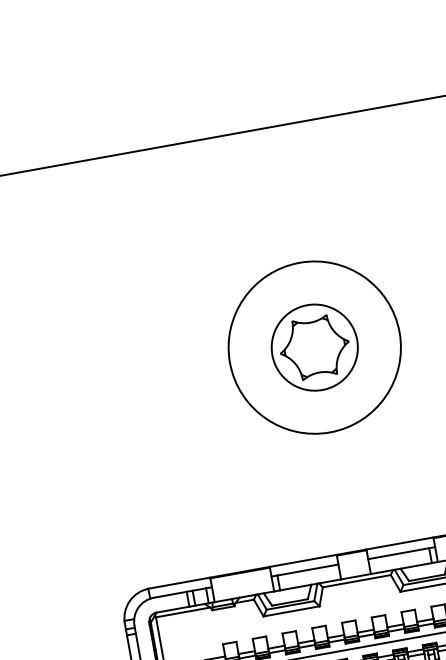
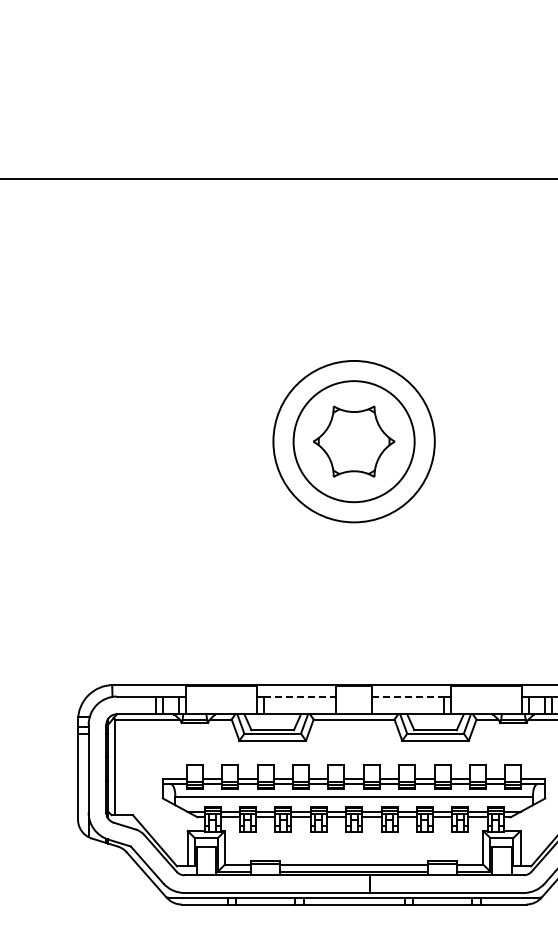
circle: (314, 347) -> (353, 441), size x1.6
circle: (315, 347) -> (354, 441), size x0.6
line: (399, 553) -> (408, 696), solid -> dashed
line: (308, 569) -> (300, 696), solid -> dashed

